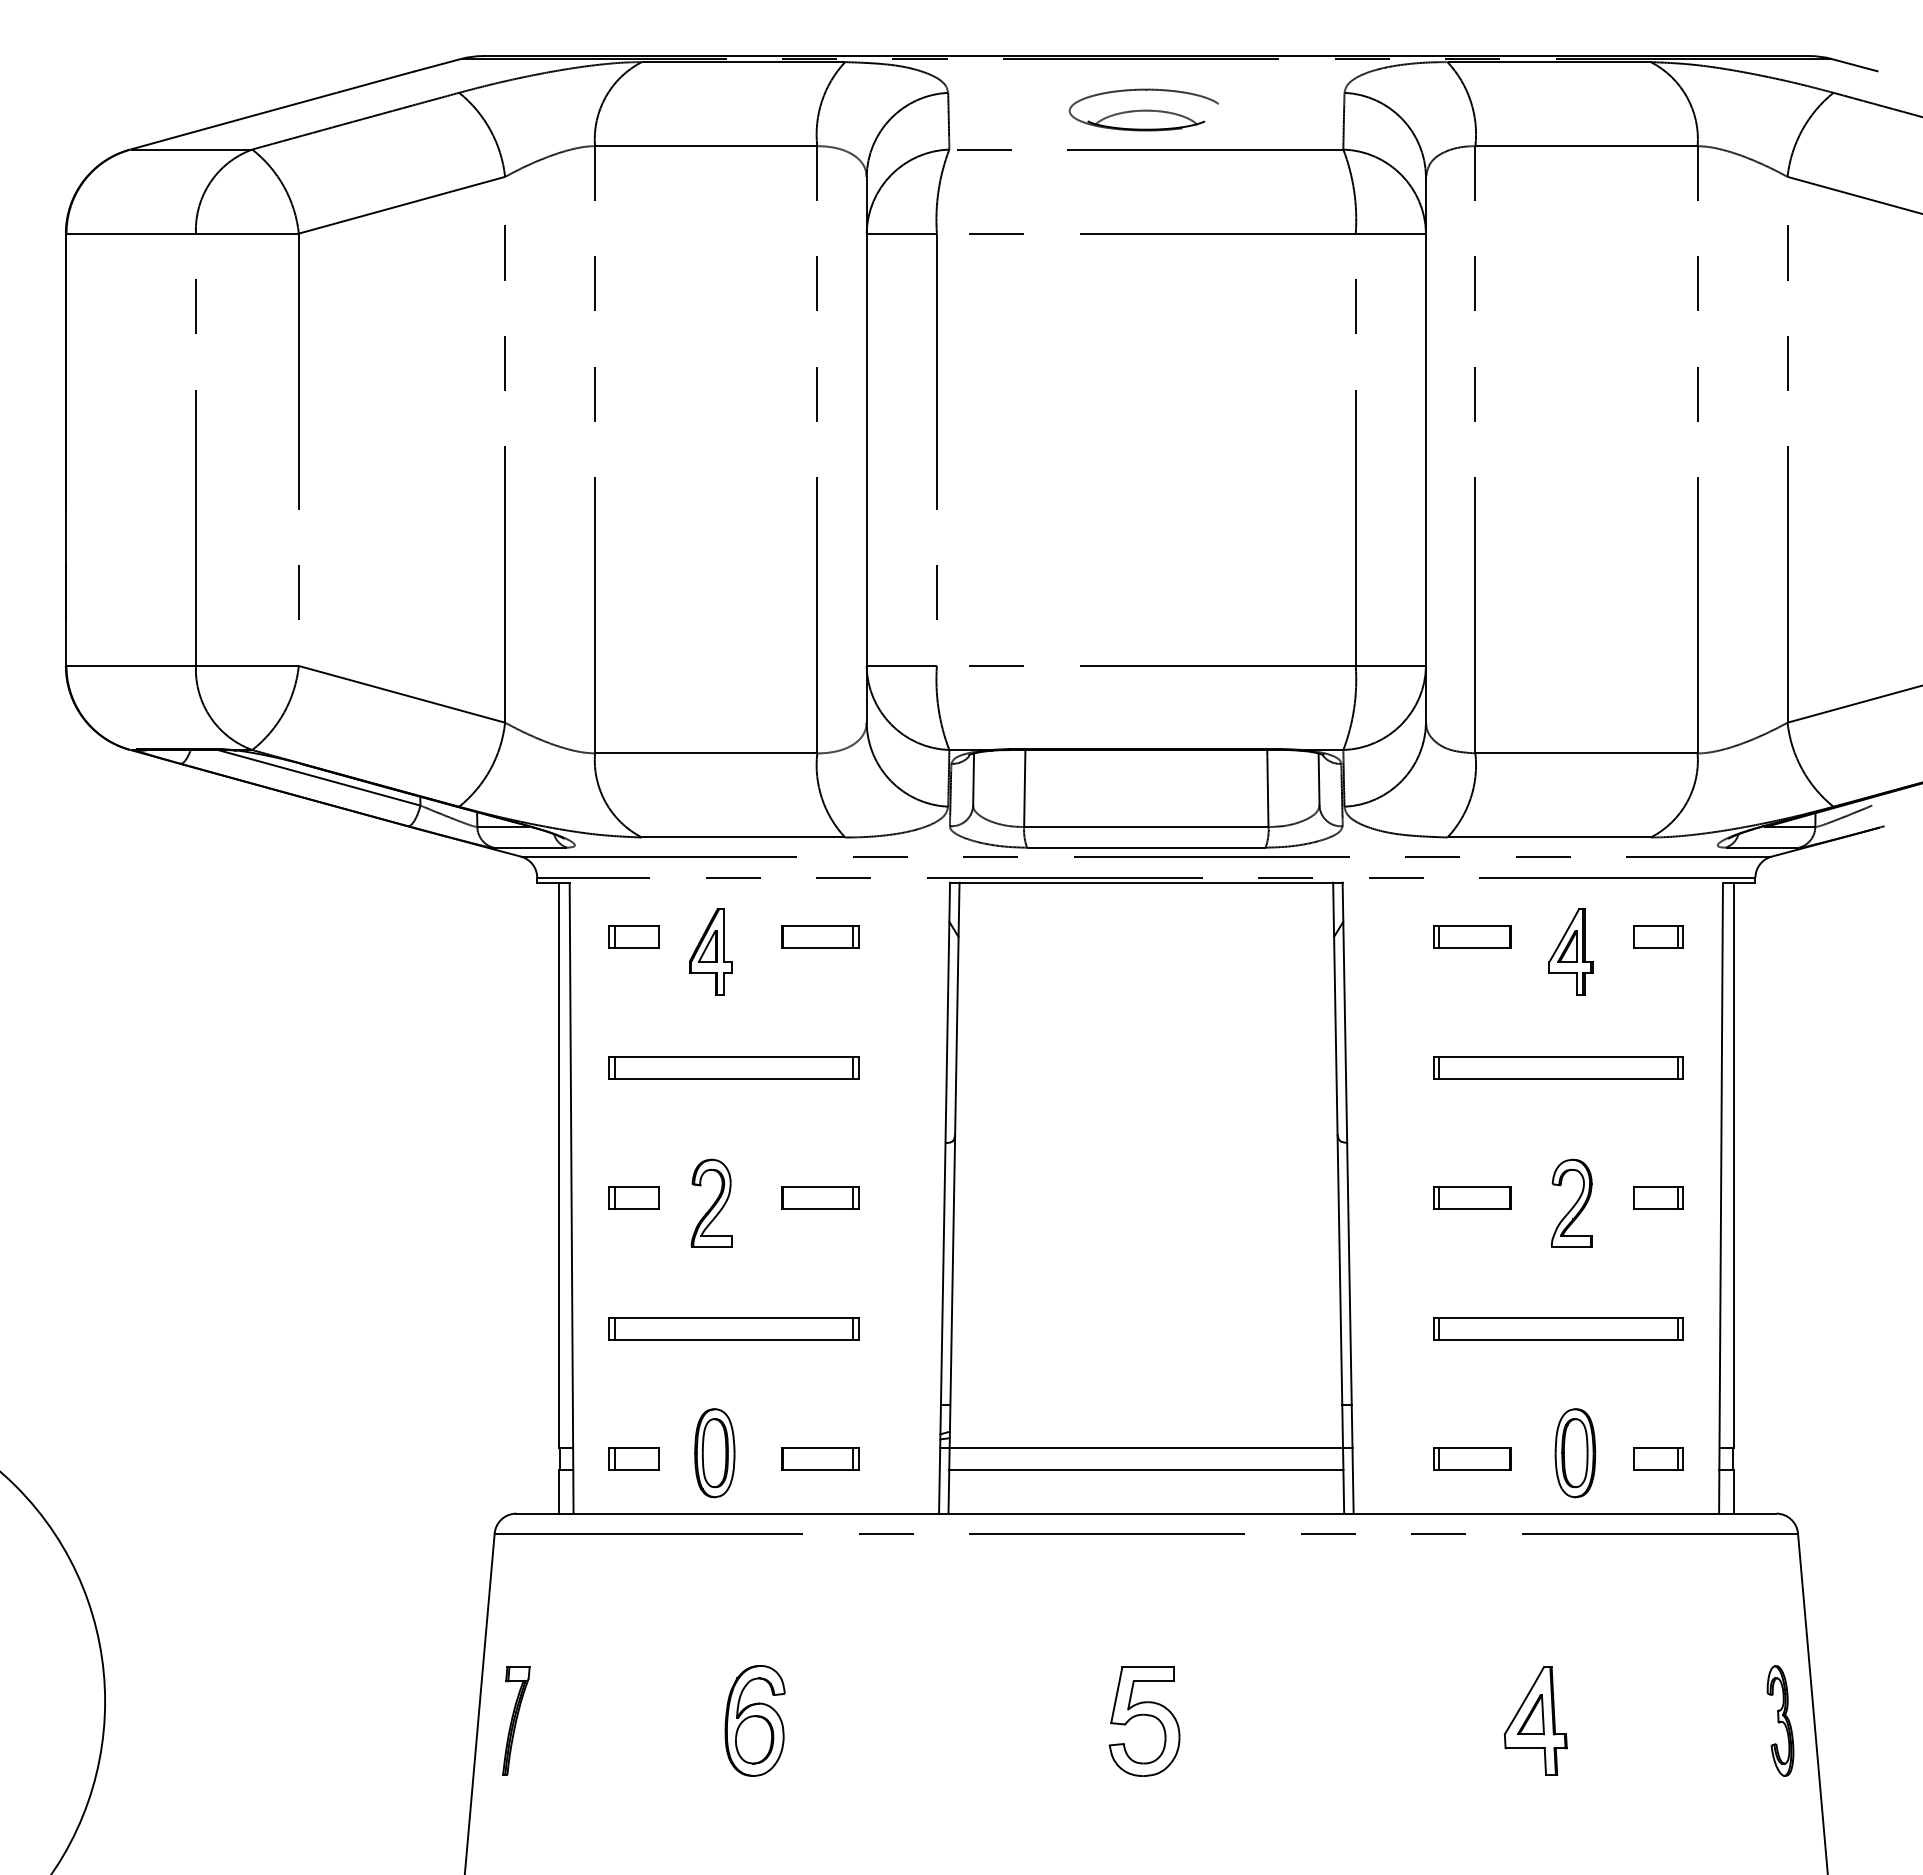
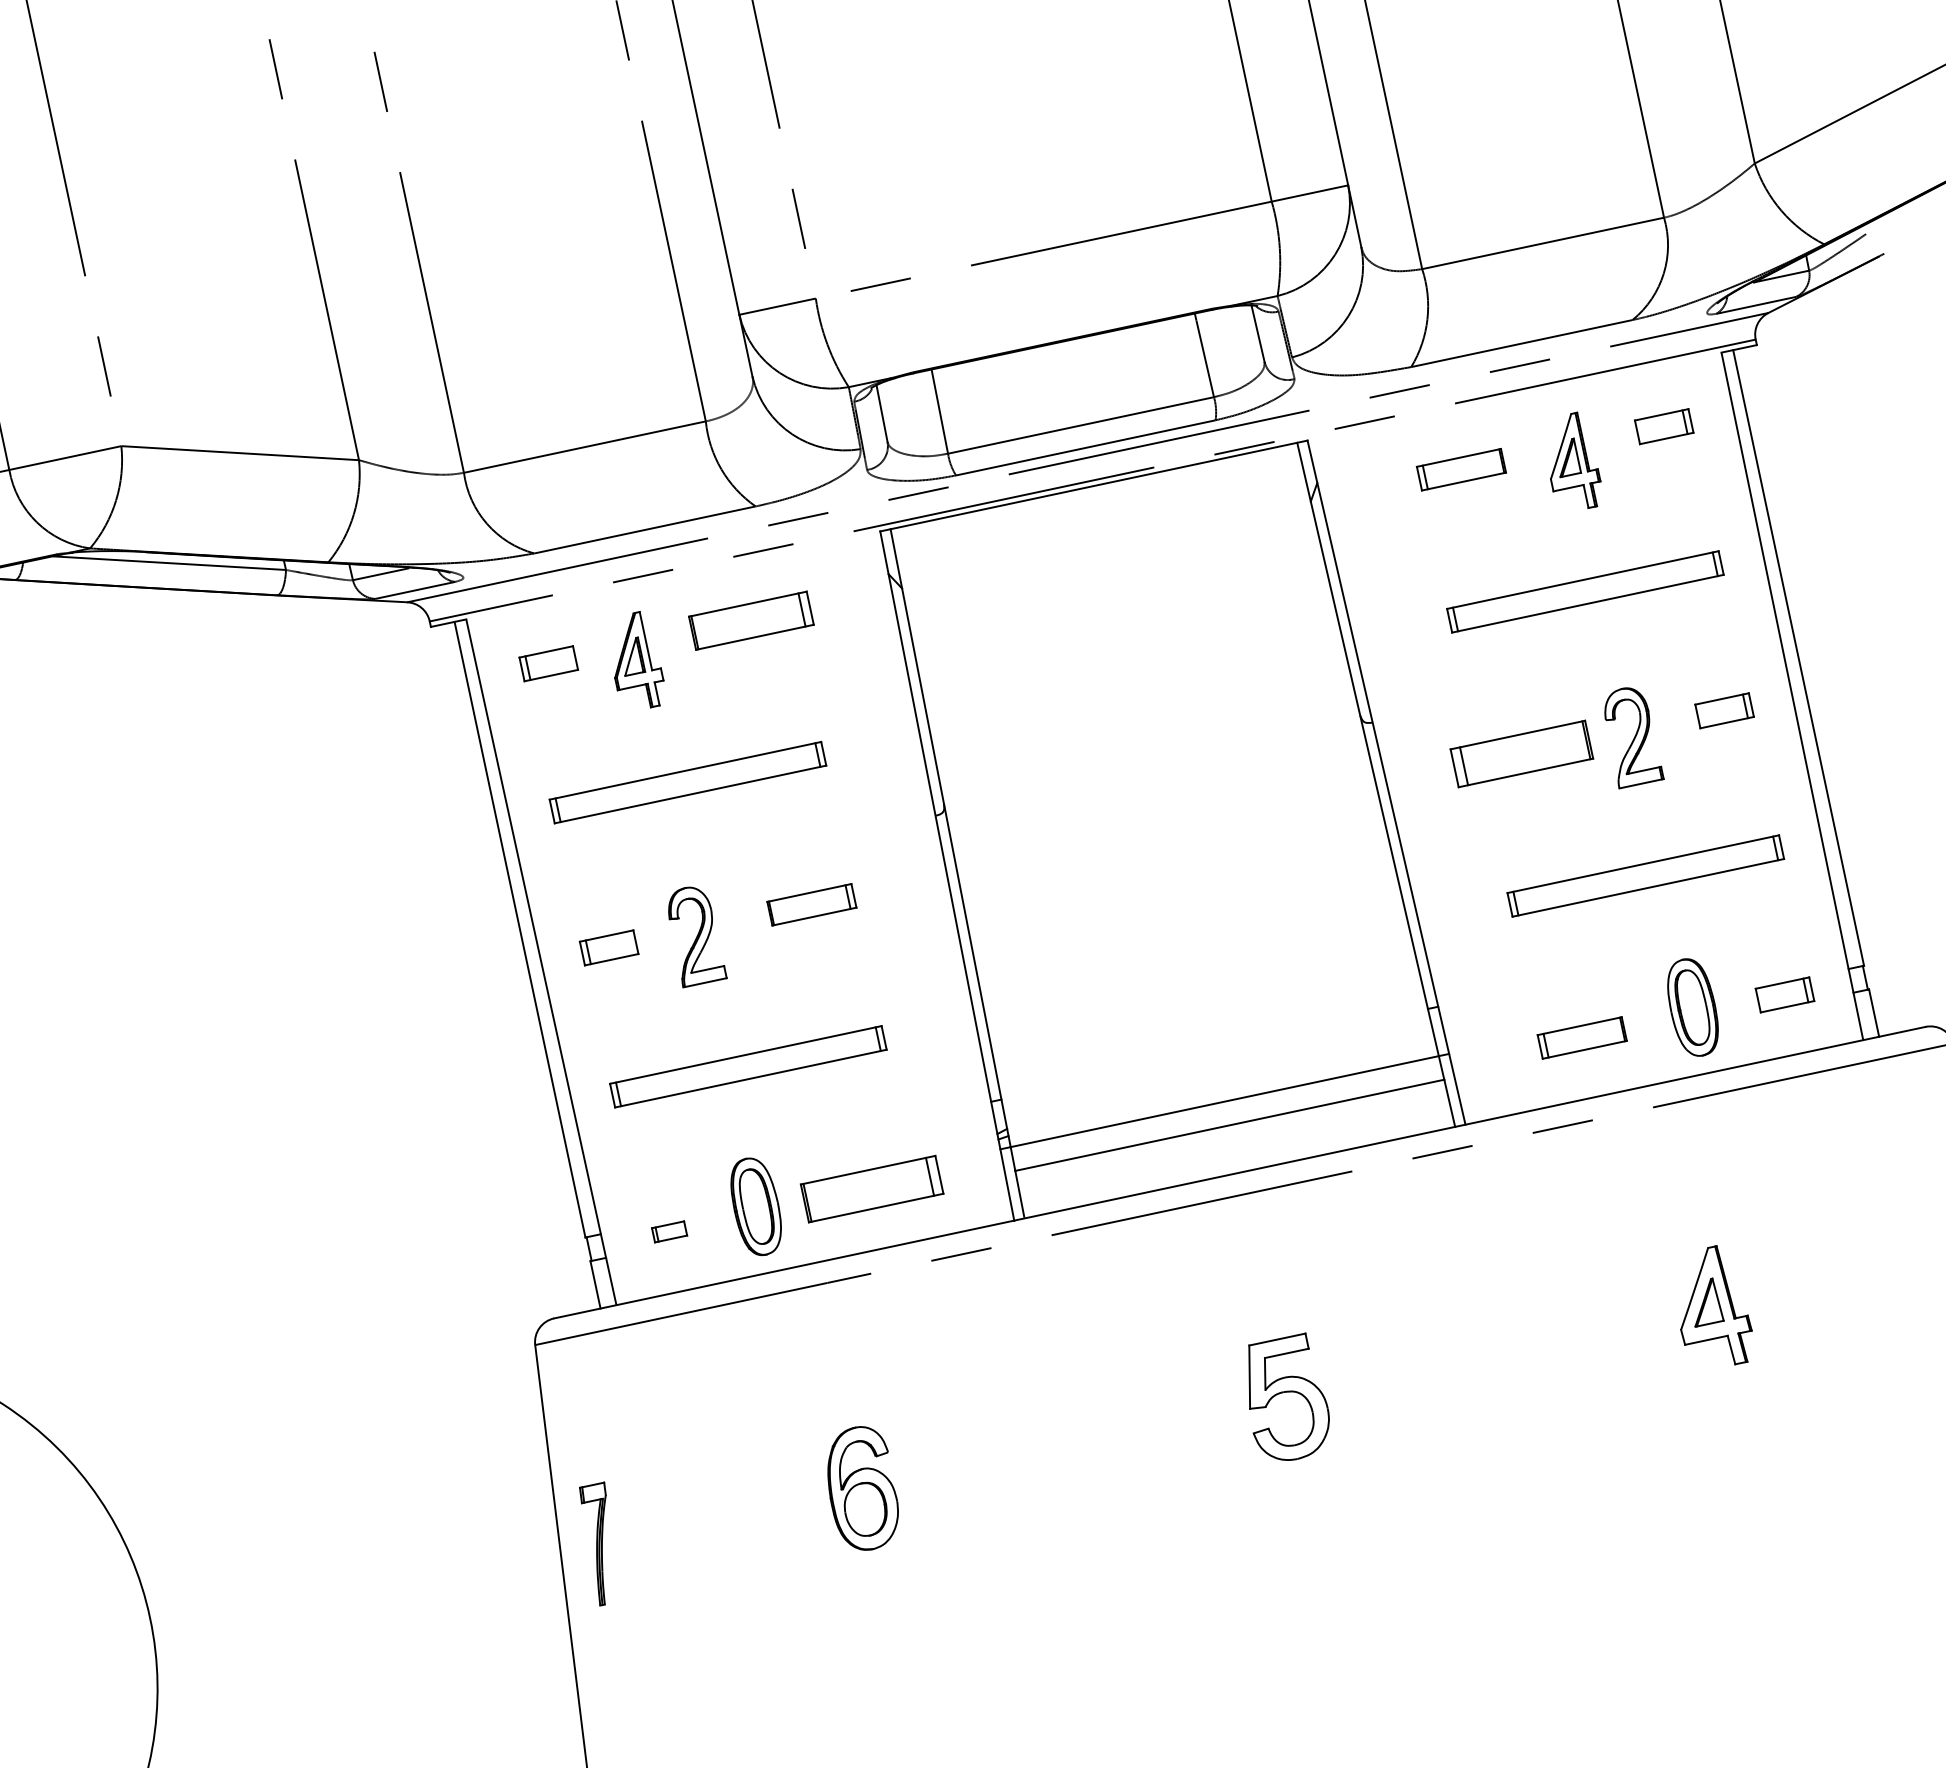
part: (820, 936) -> (751, 619), size x1.4
part: (1472, 1197) -> (1521, 753), size x1.6
part: (633, 1458) -> (668, 1231), size x0.6
part: (820, 1458) -> (872, 1188), size x1.6

